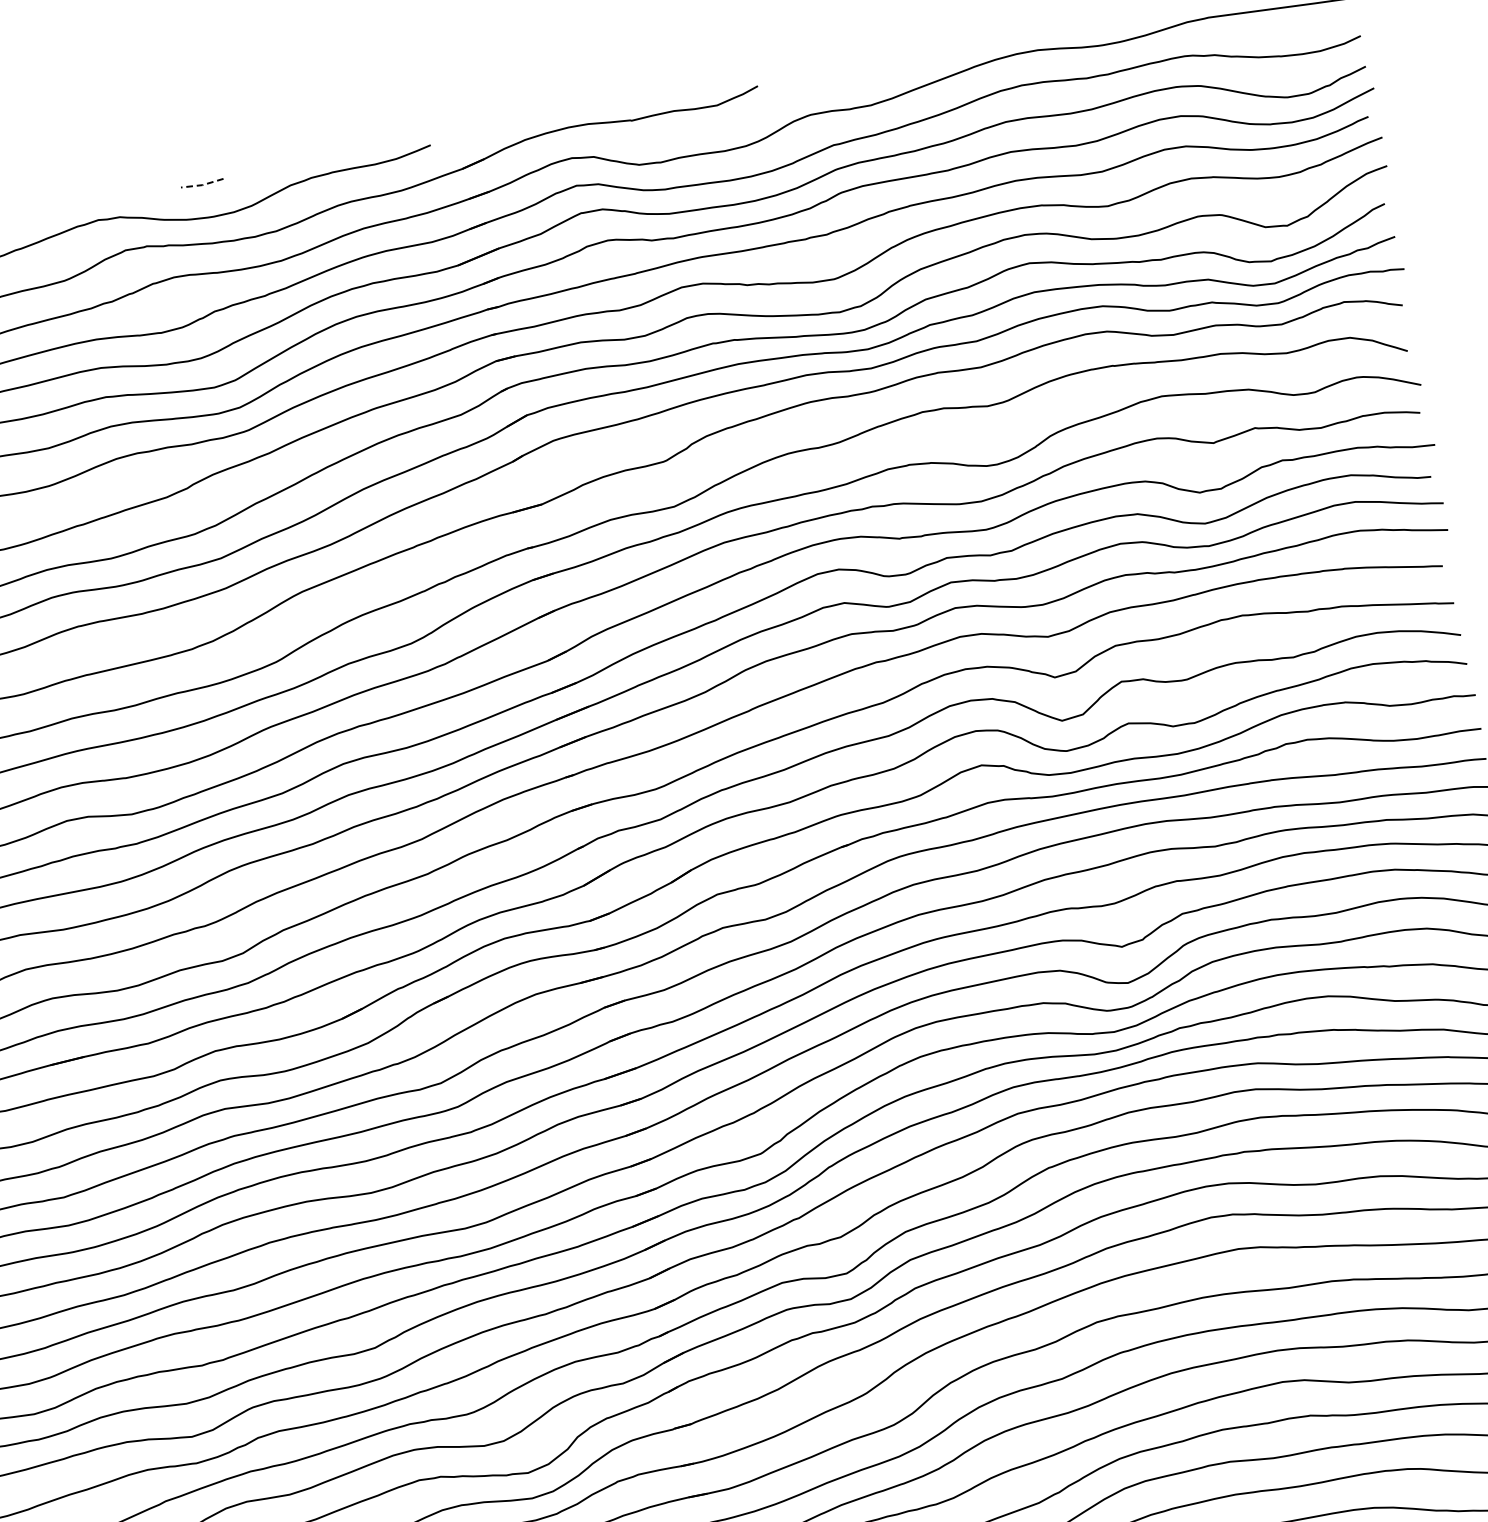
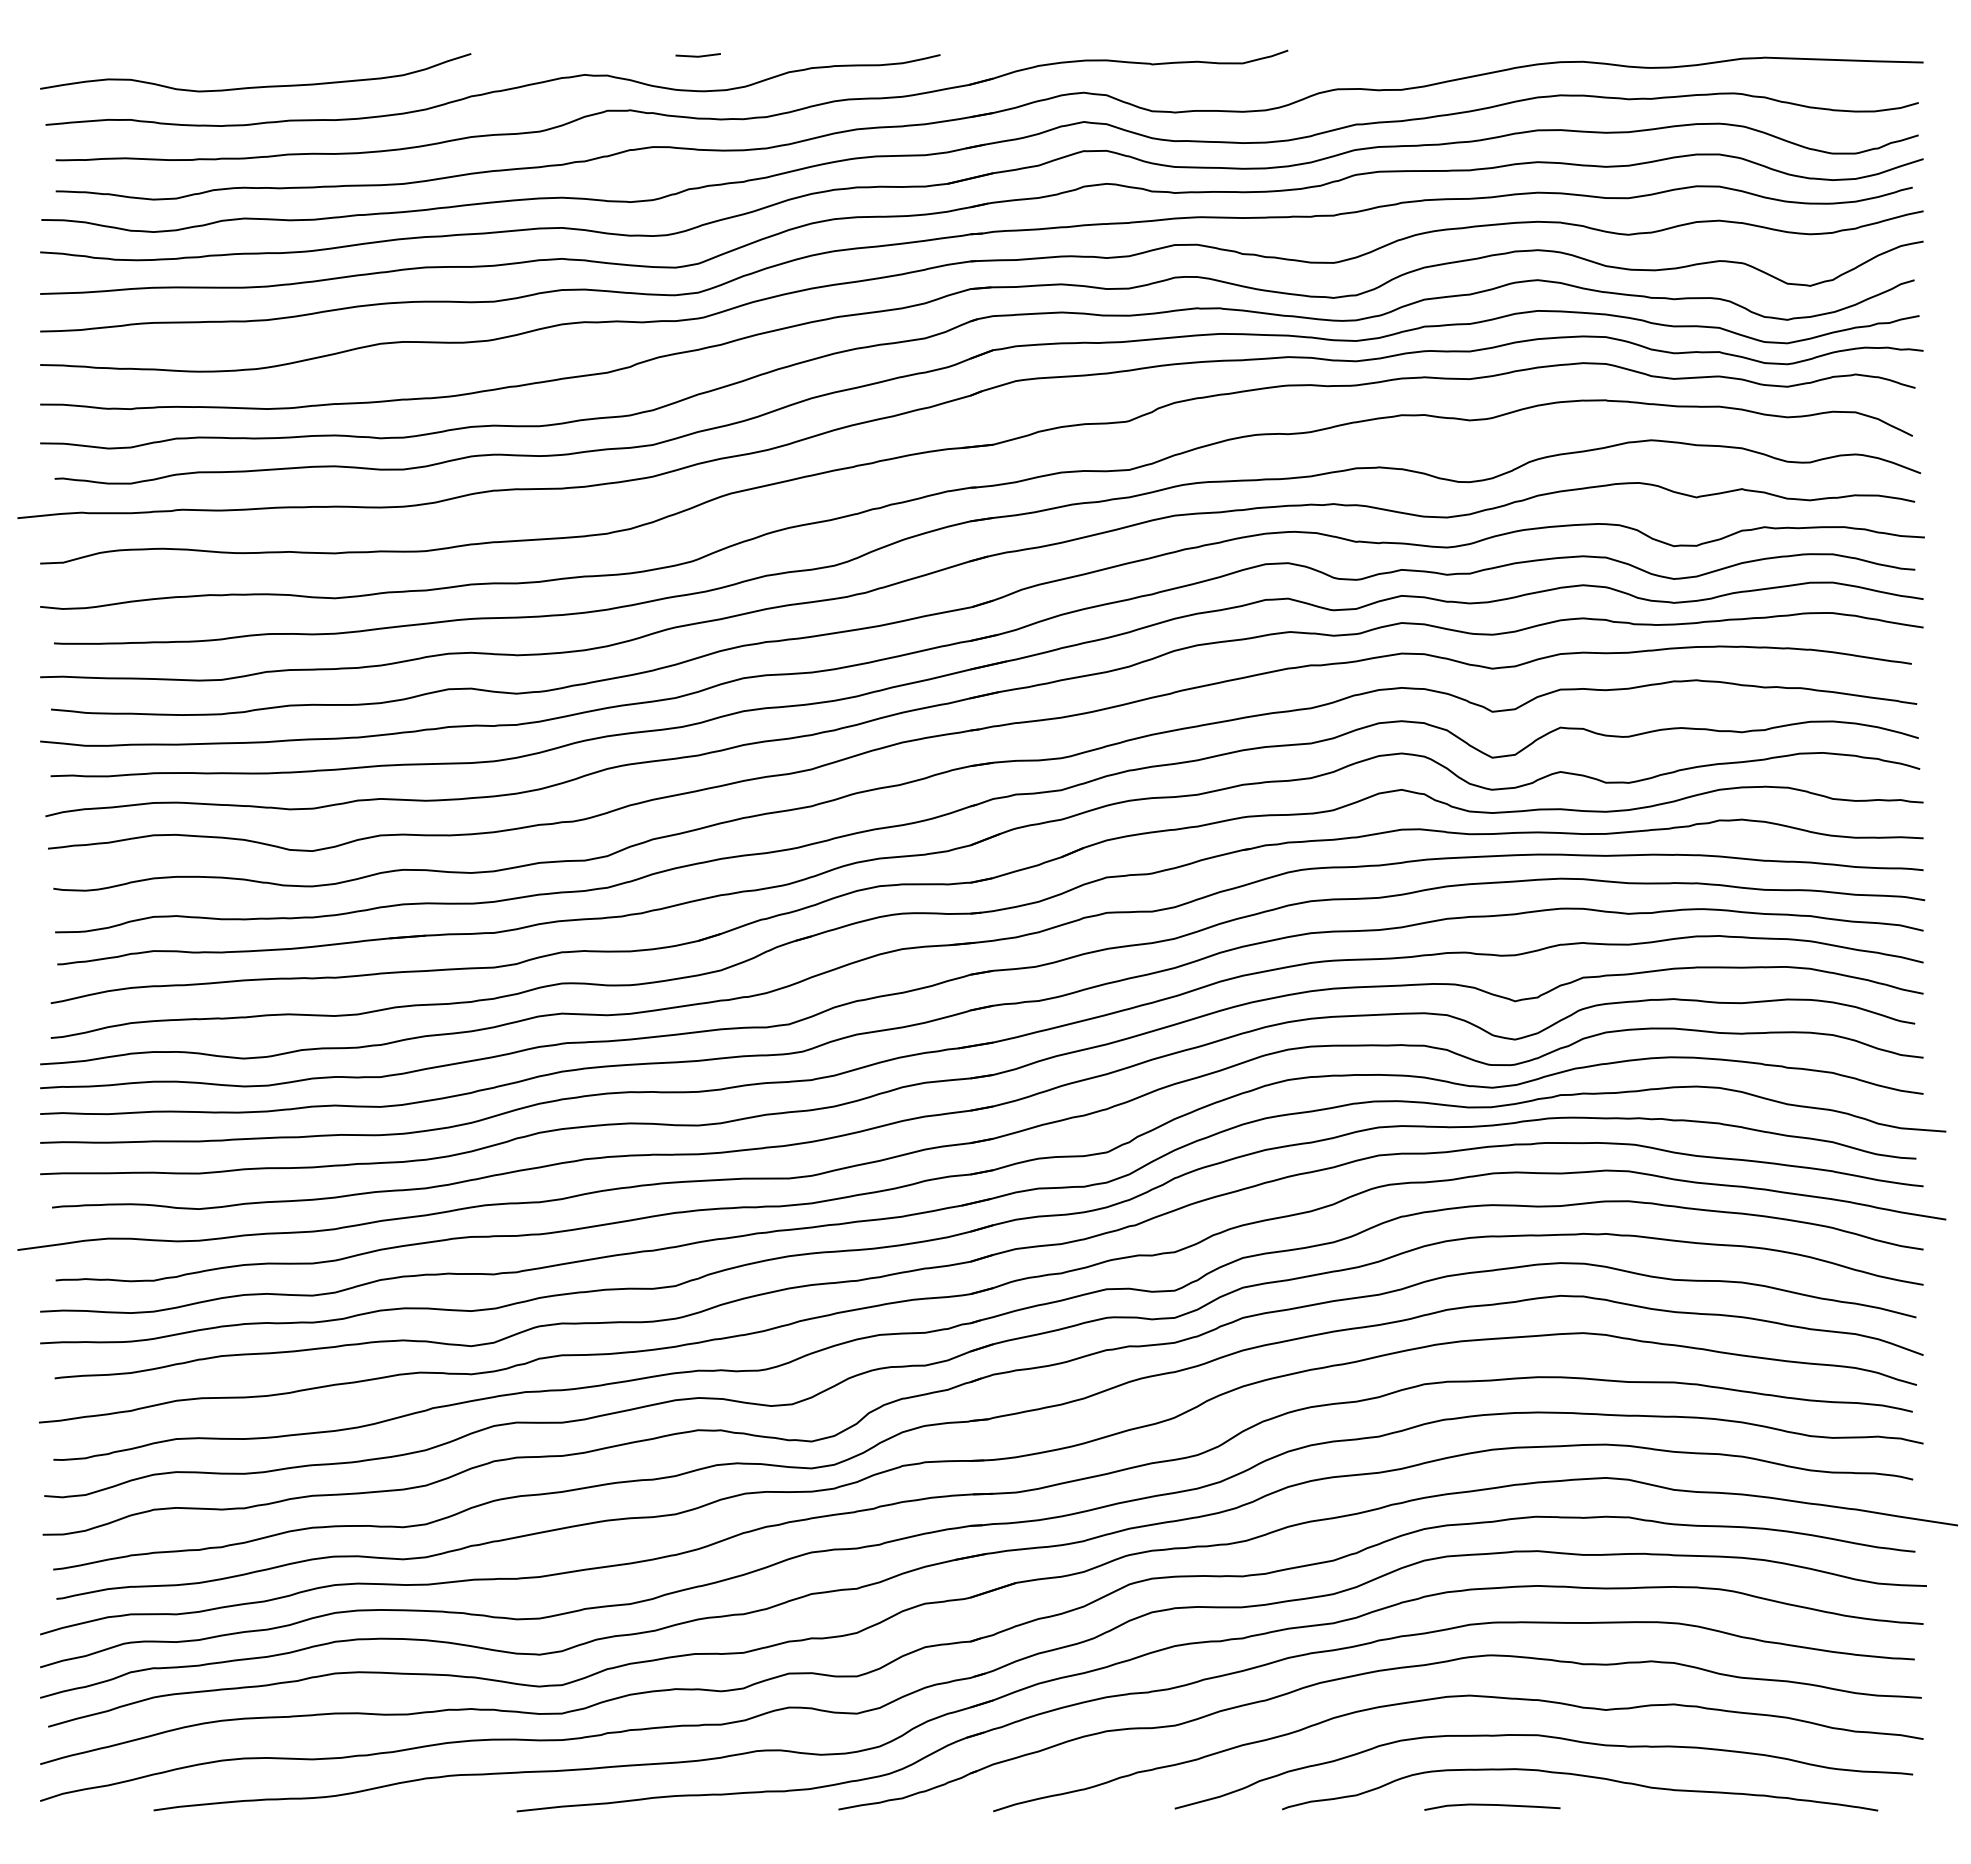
line: (202, 184) -> (698, 56), dashed -> solid

